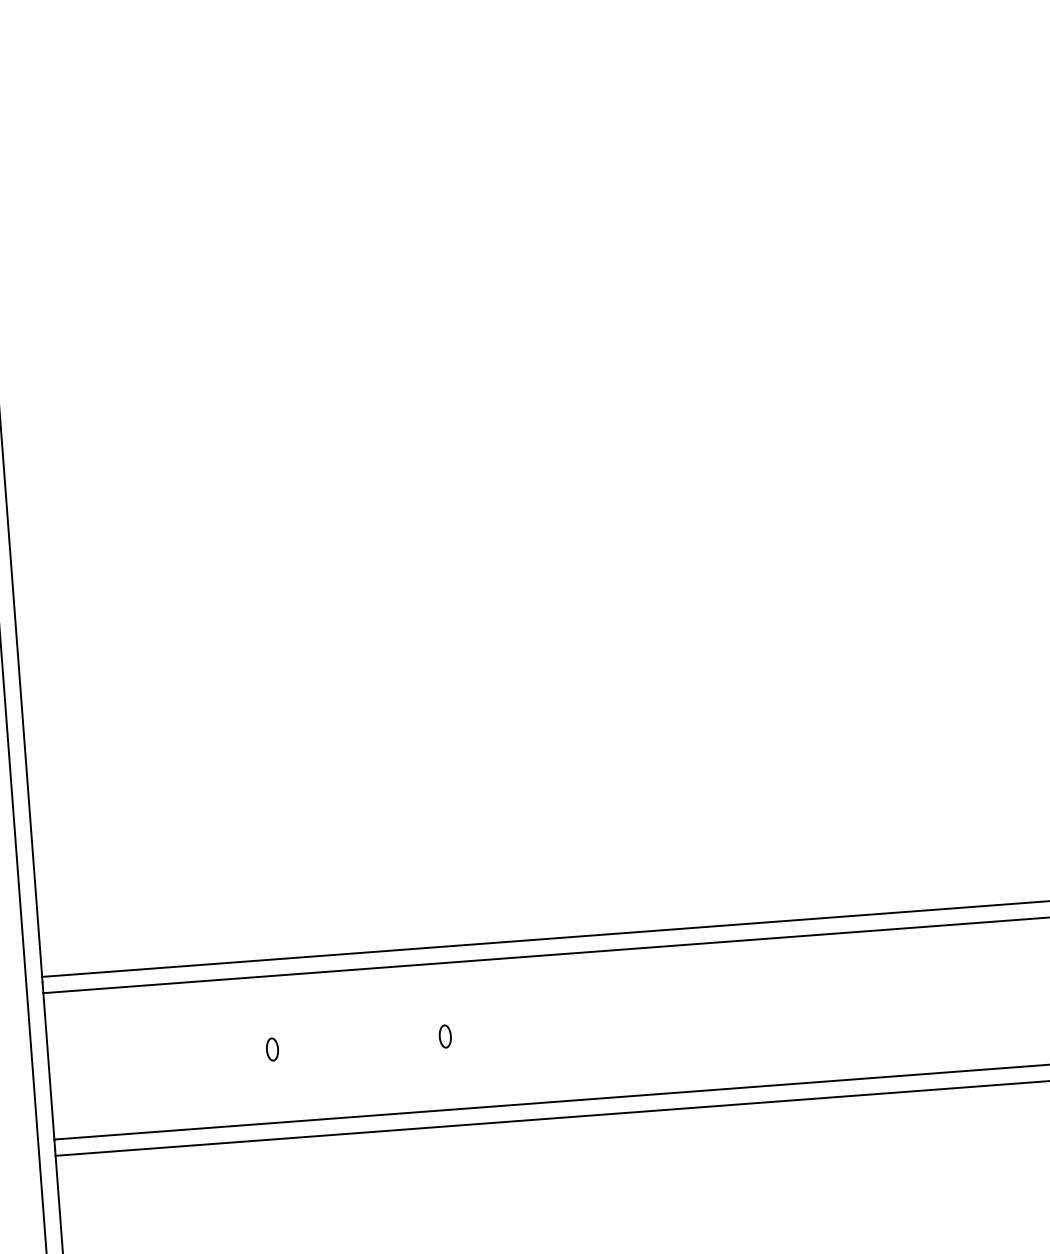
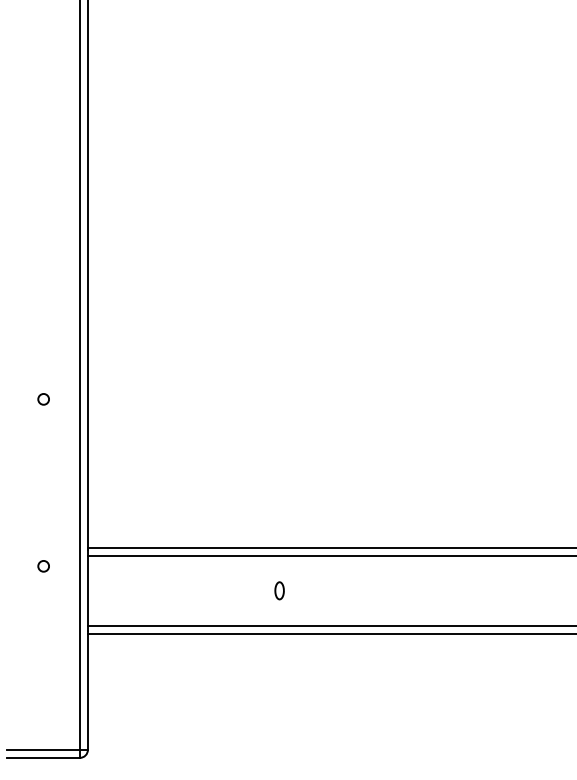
part: (443, 1035) -> (278, 590), size x1.6
part: (271, 1048) -> (195, 590), removed

